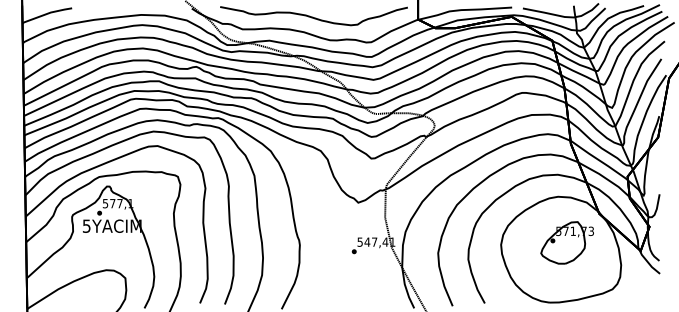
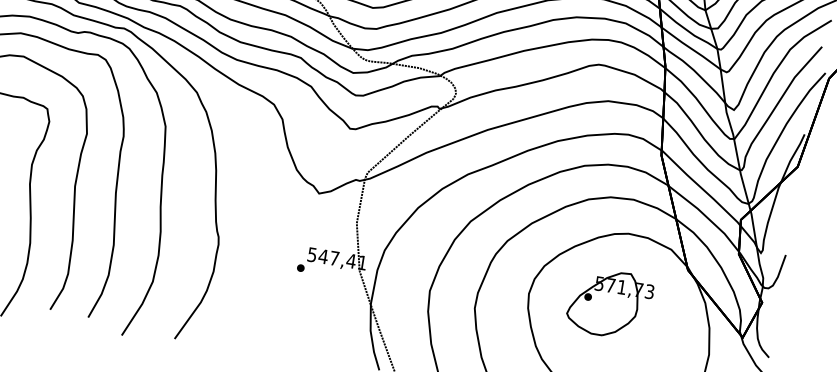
part: (566, 242) -> (608, 302), moved

